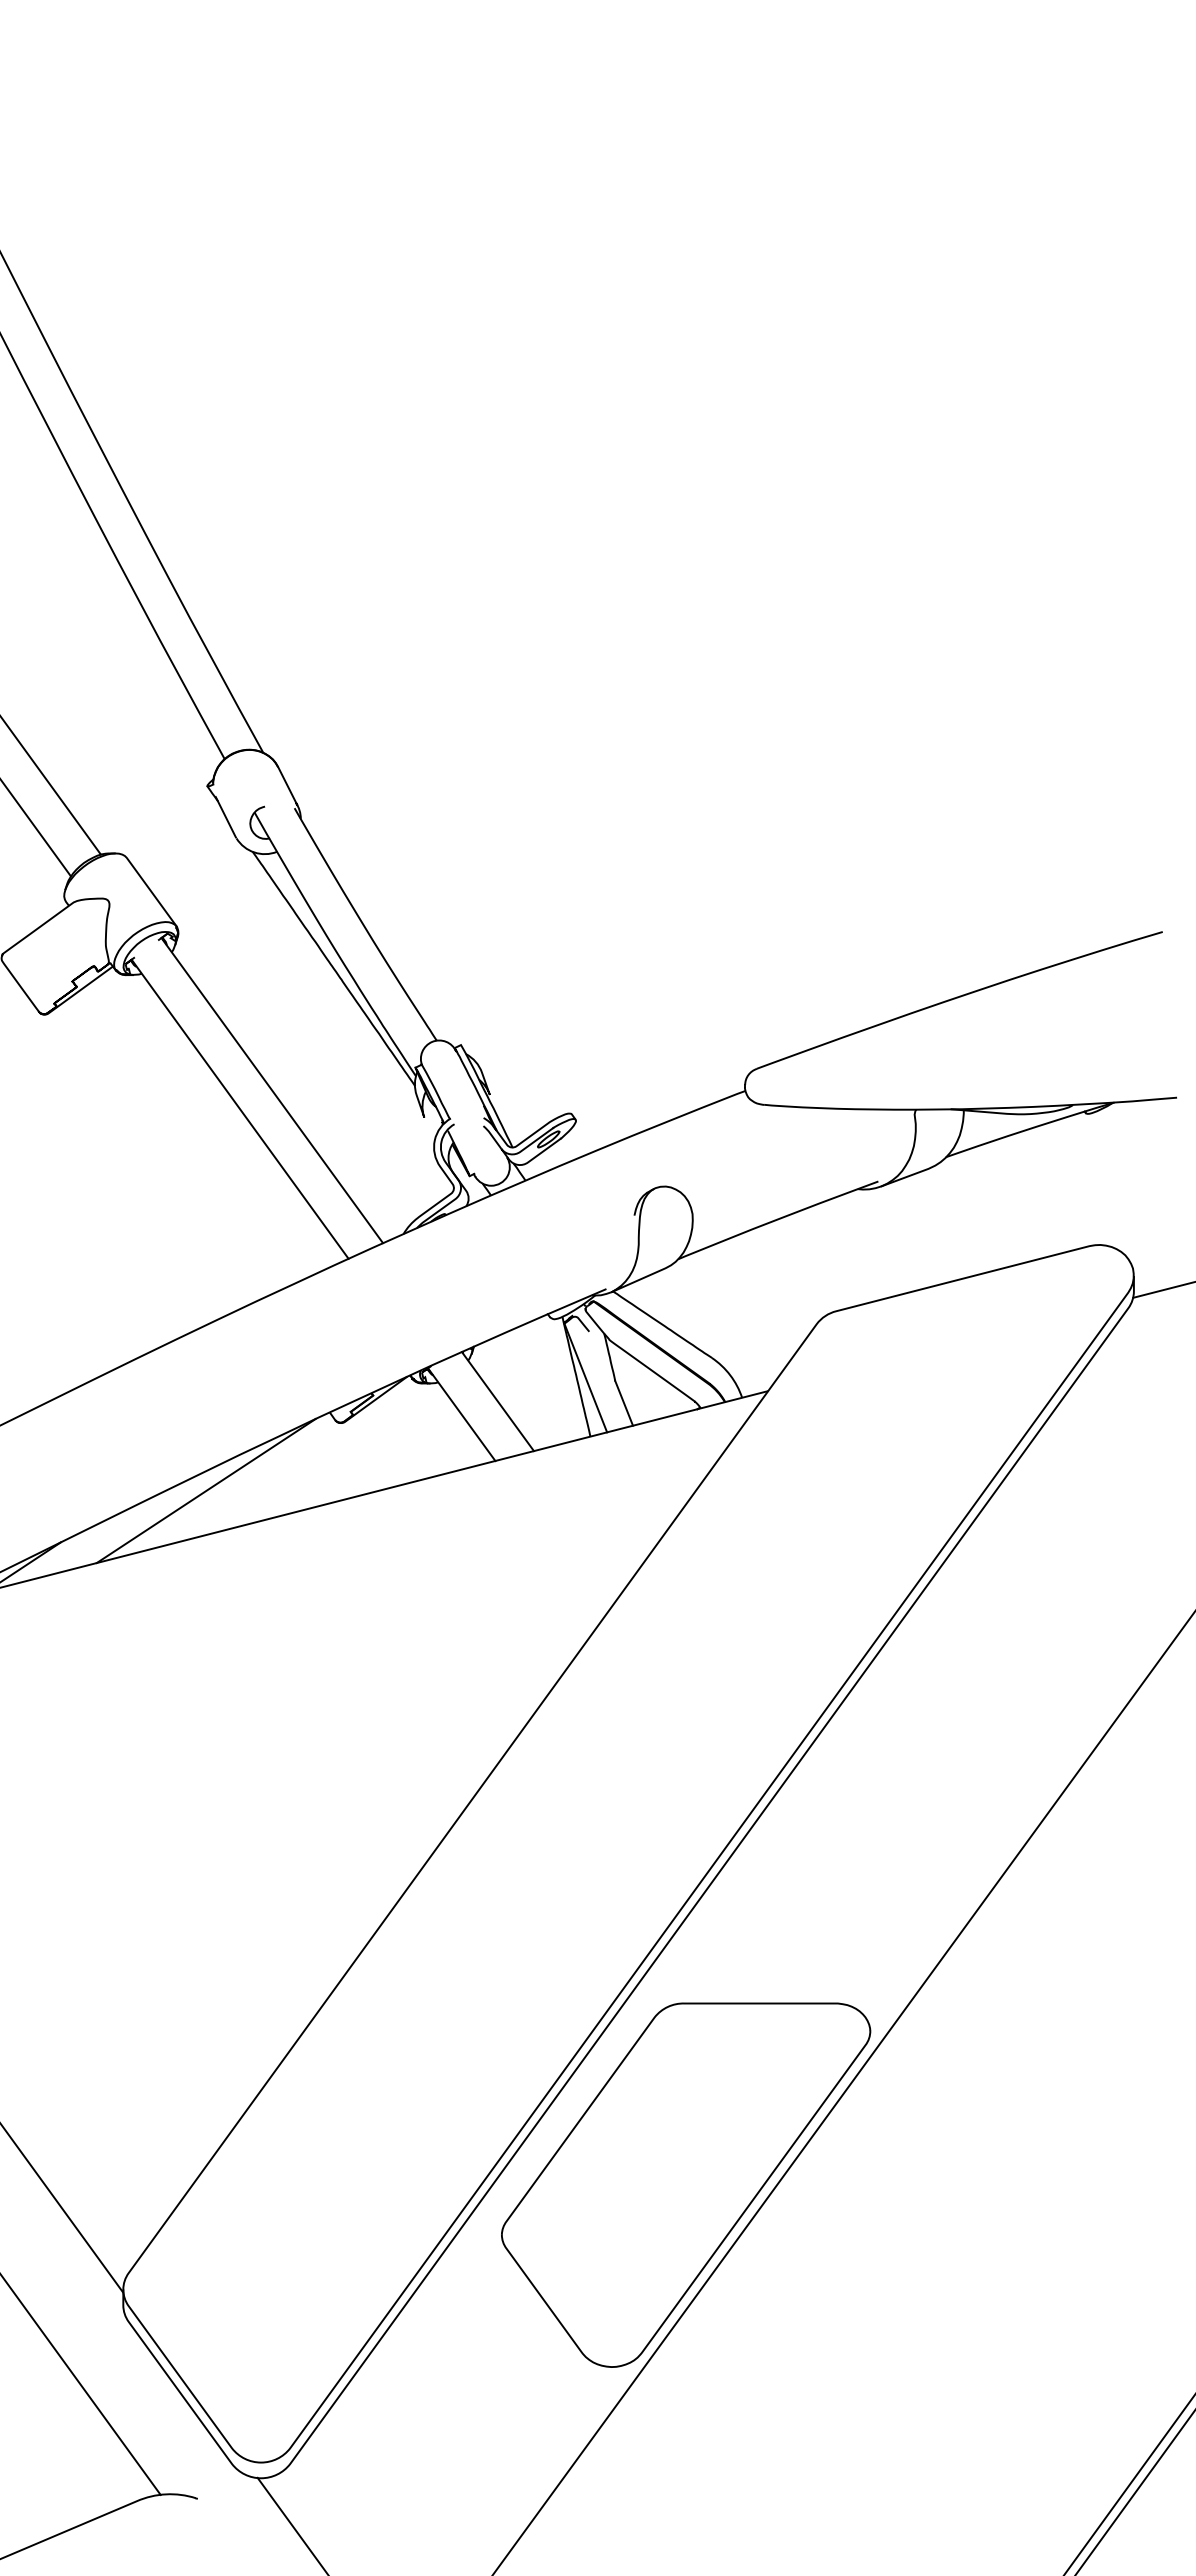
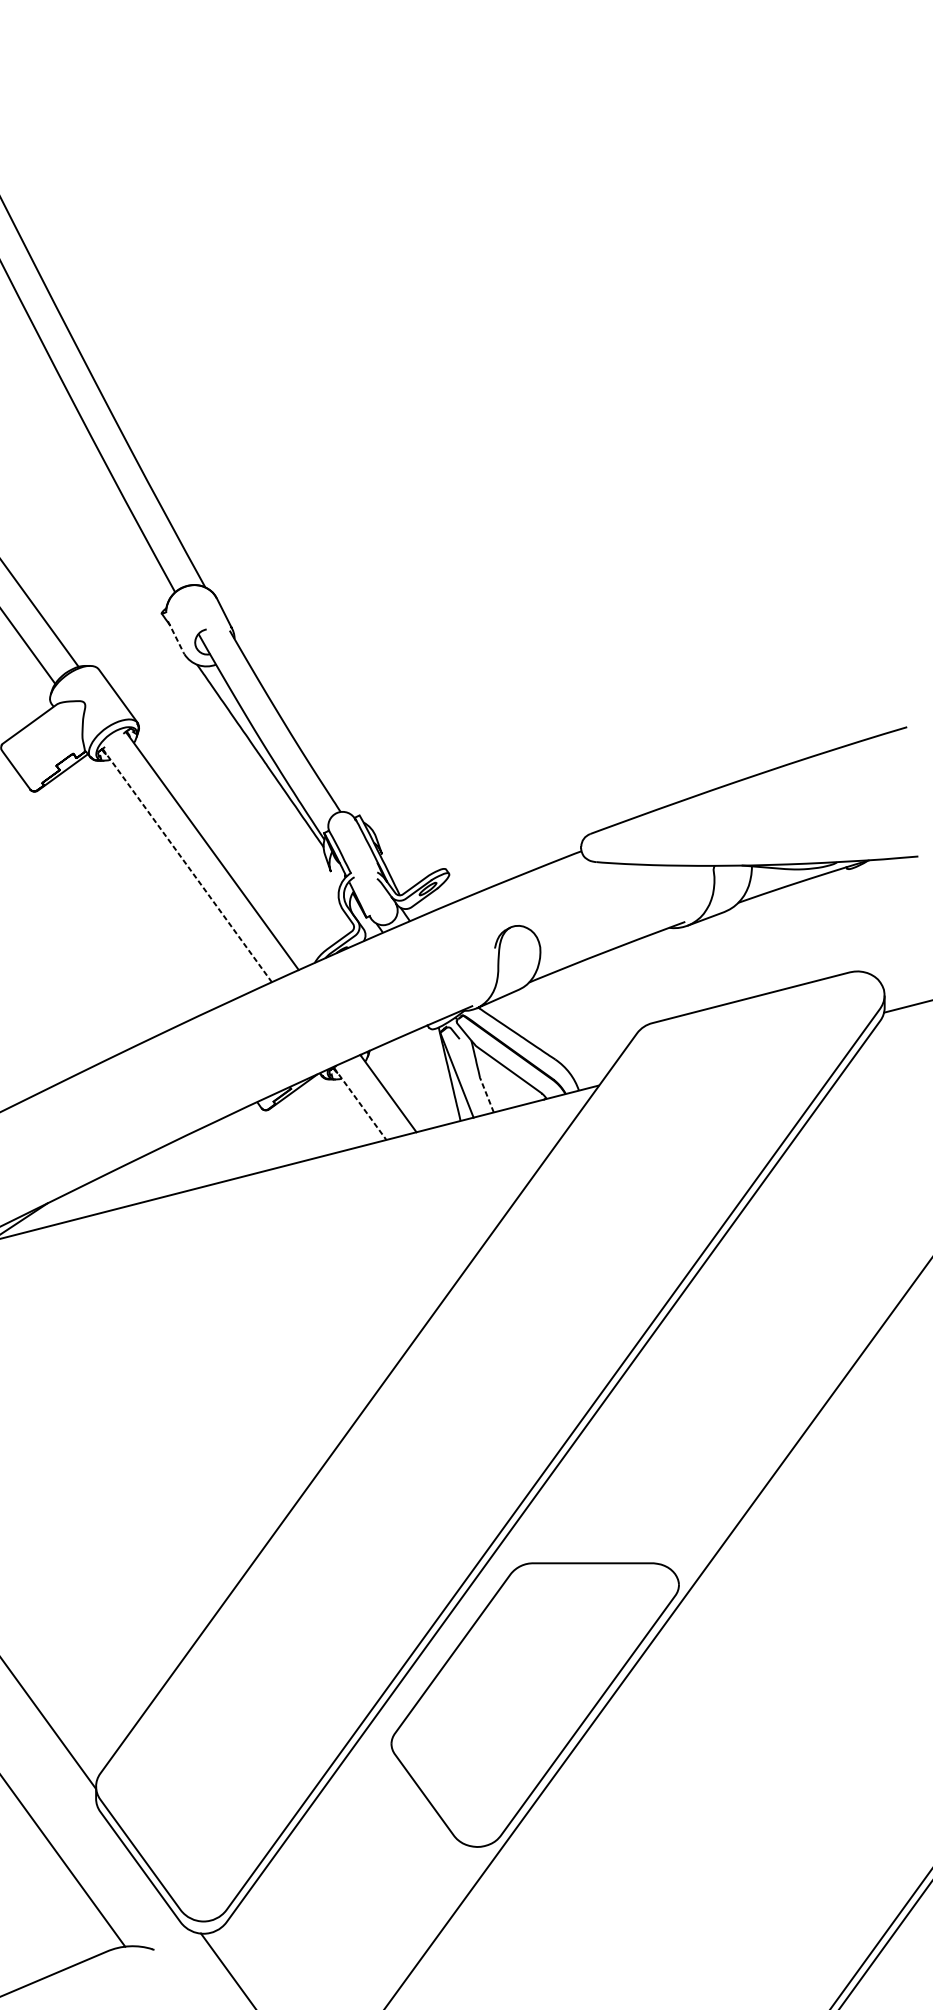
line: (225, 817) -> (175, 637), solid -> dashed
line: (240, 1109) -> (187, 865), solid -> dashed
line: (623, 1402) -> (486, 1094), solid -> dashed
line: (462, 1415) -> (360, 1104), solid -> dashed
line: (205, 1491) -> (160, 1163), removed

